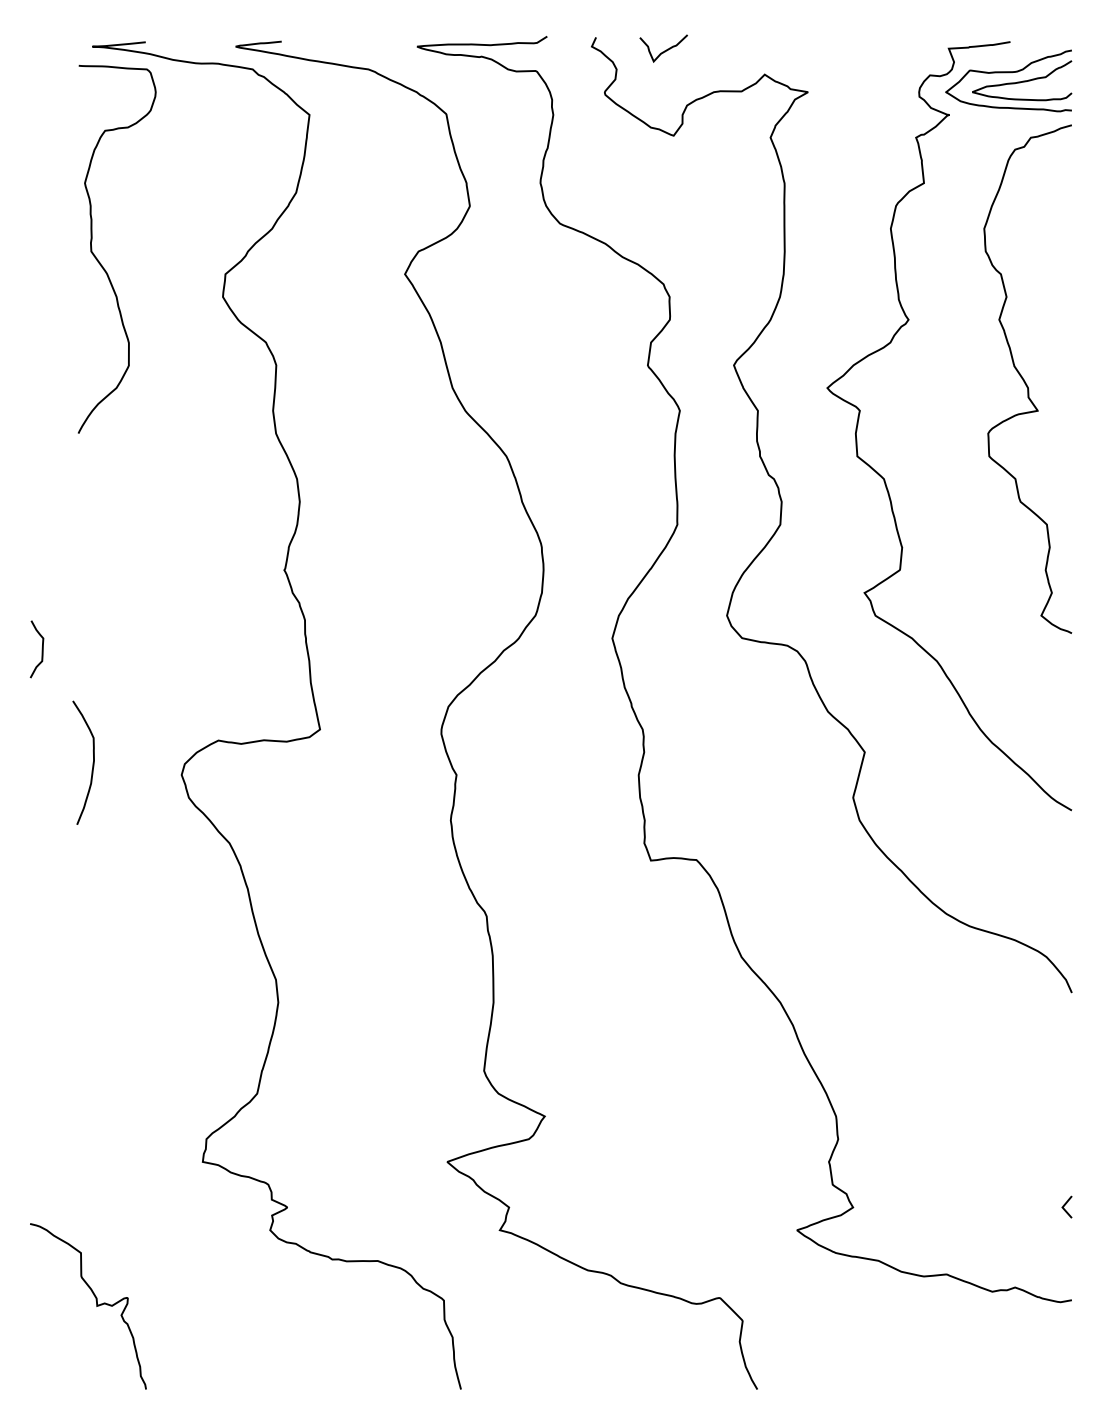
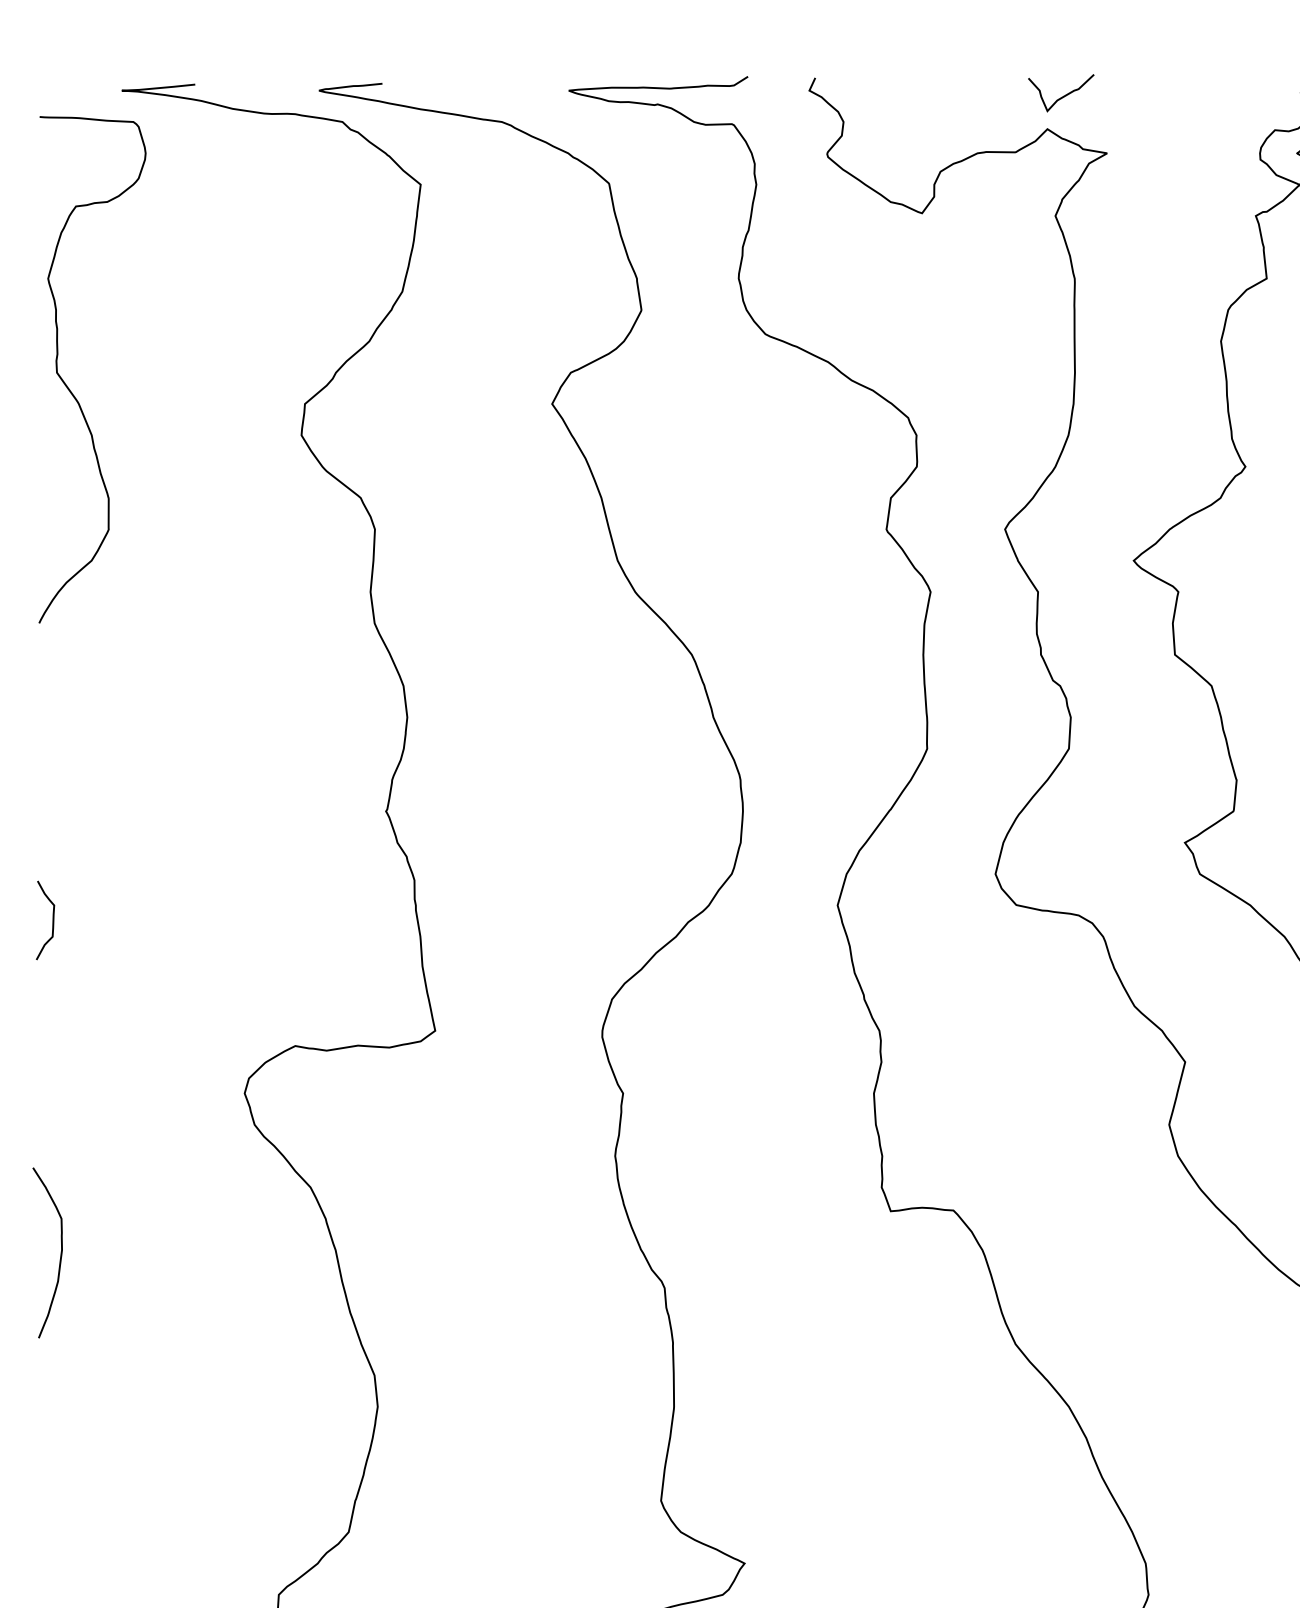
curve: (664, 50) -> (1062, 95), moved
curve: (98, 259) -> (66, 383), moved
curve: (92, 762) -> (59, 1252), moved

